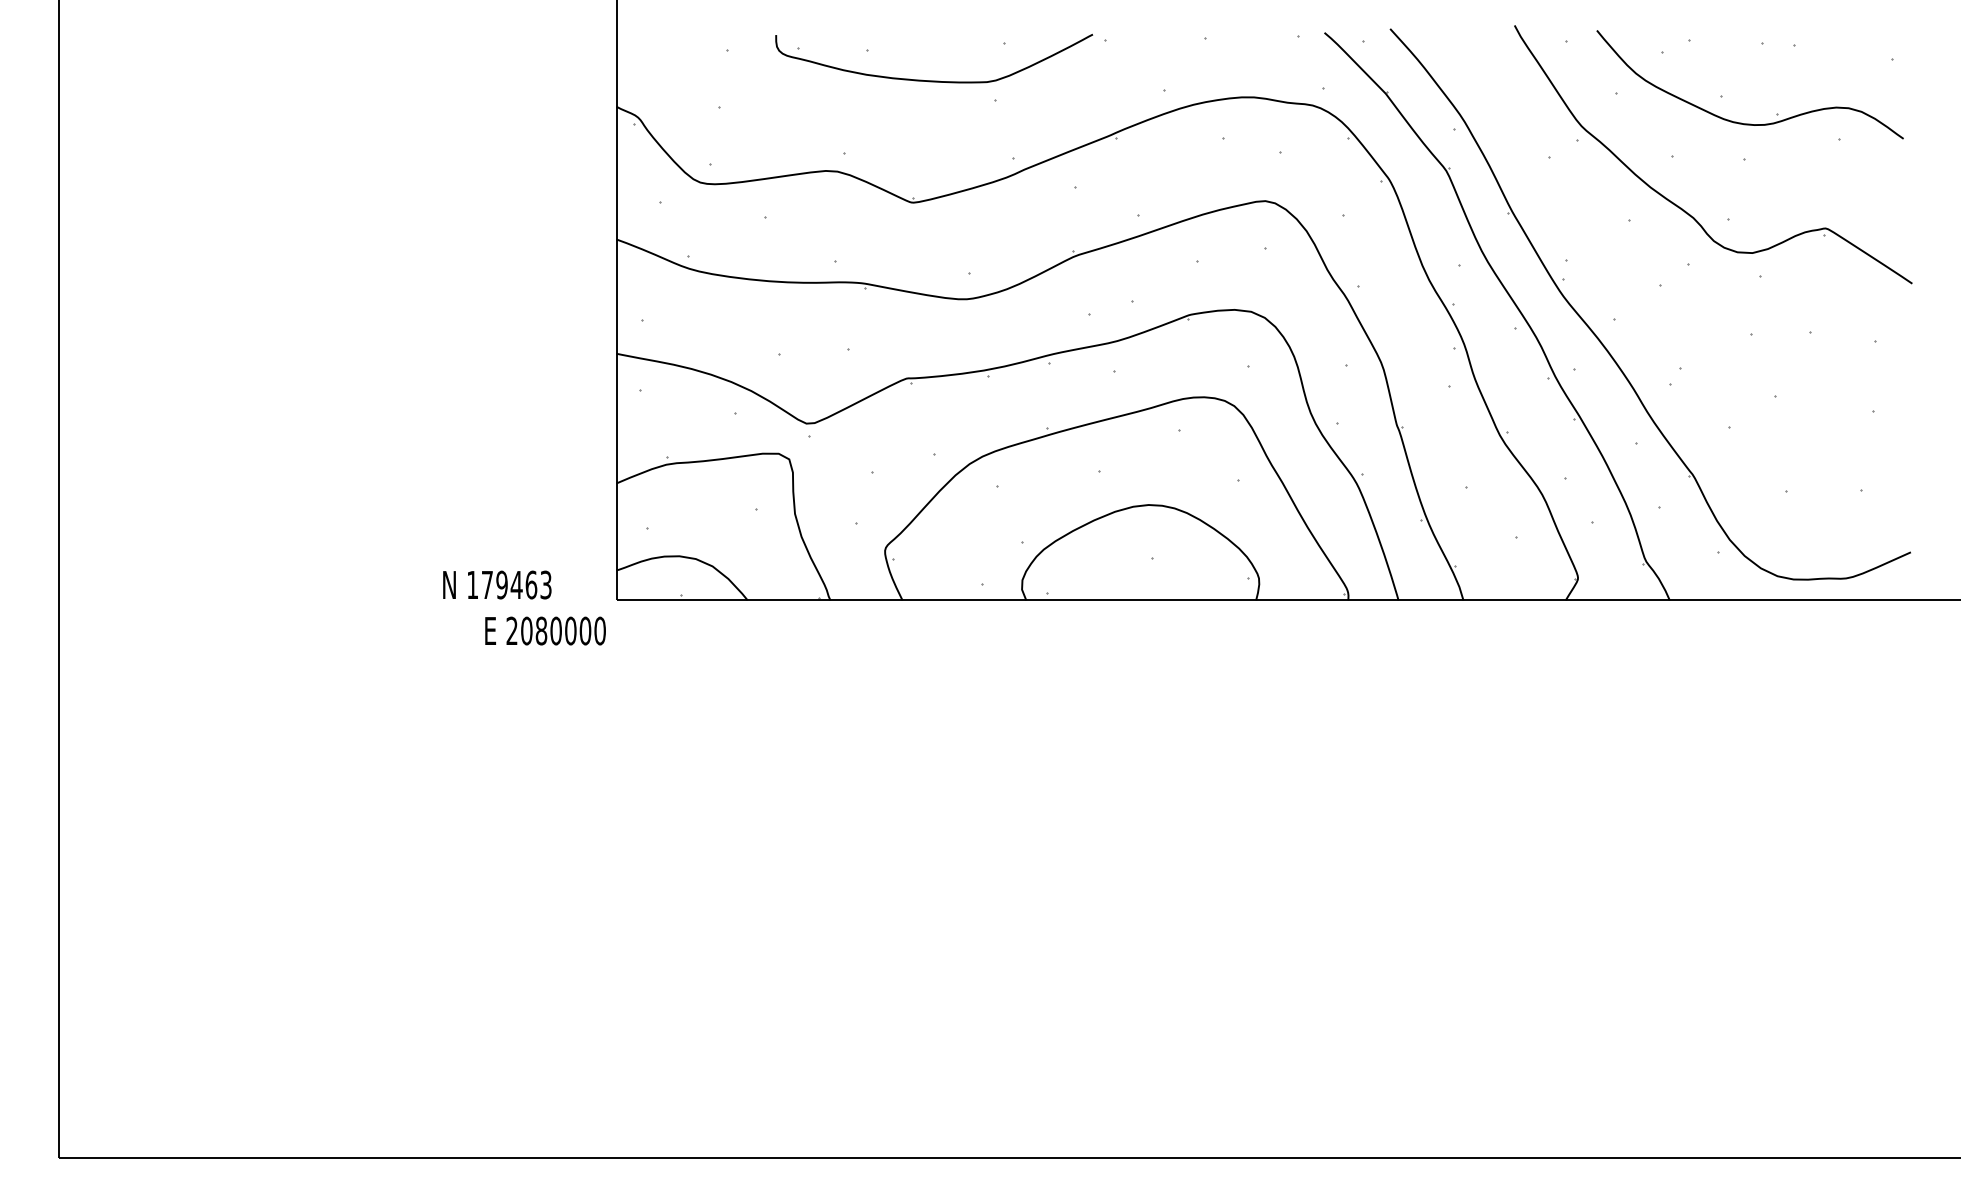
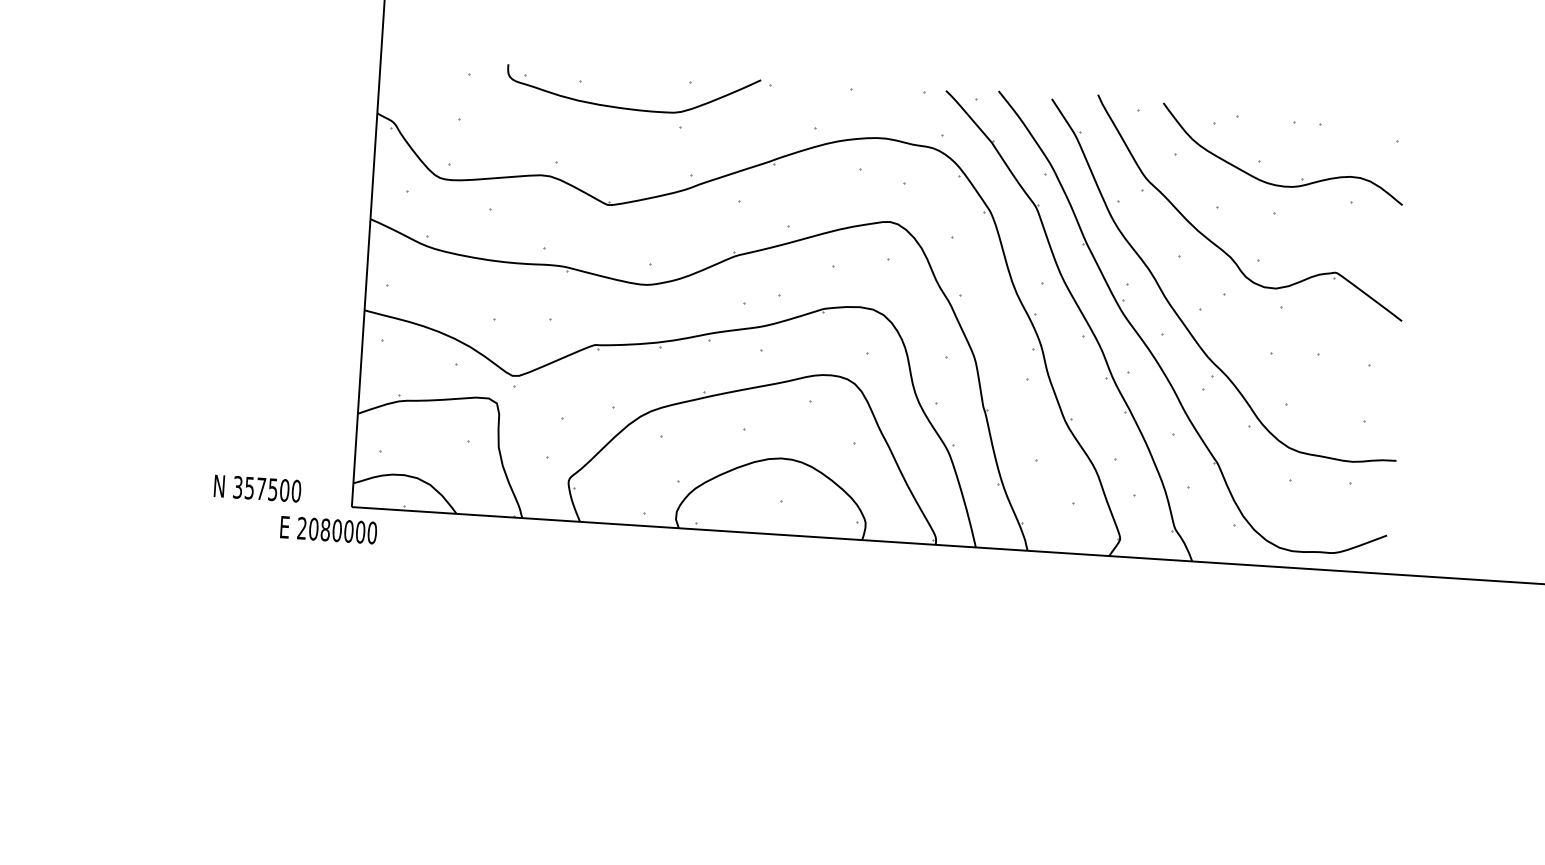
part: (1632, 293) -> (1178, 314), added
text: (509, 584) -> (267, 488), 179463 -> 357500
text: (545, 630) -> (328, 529), moved

